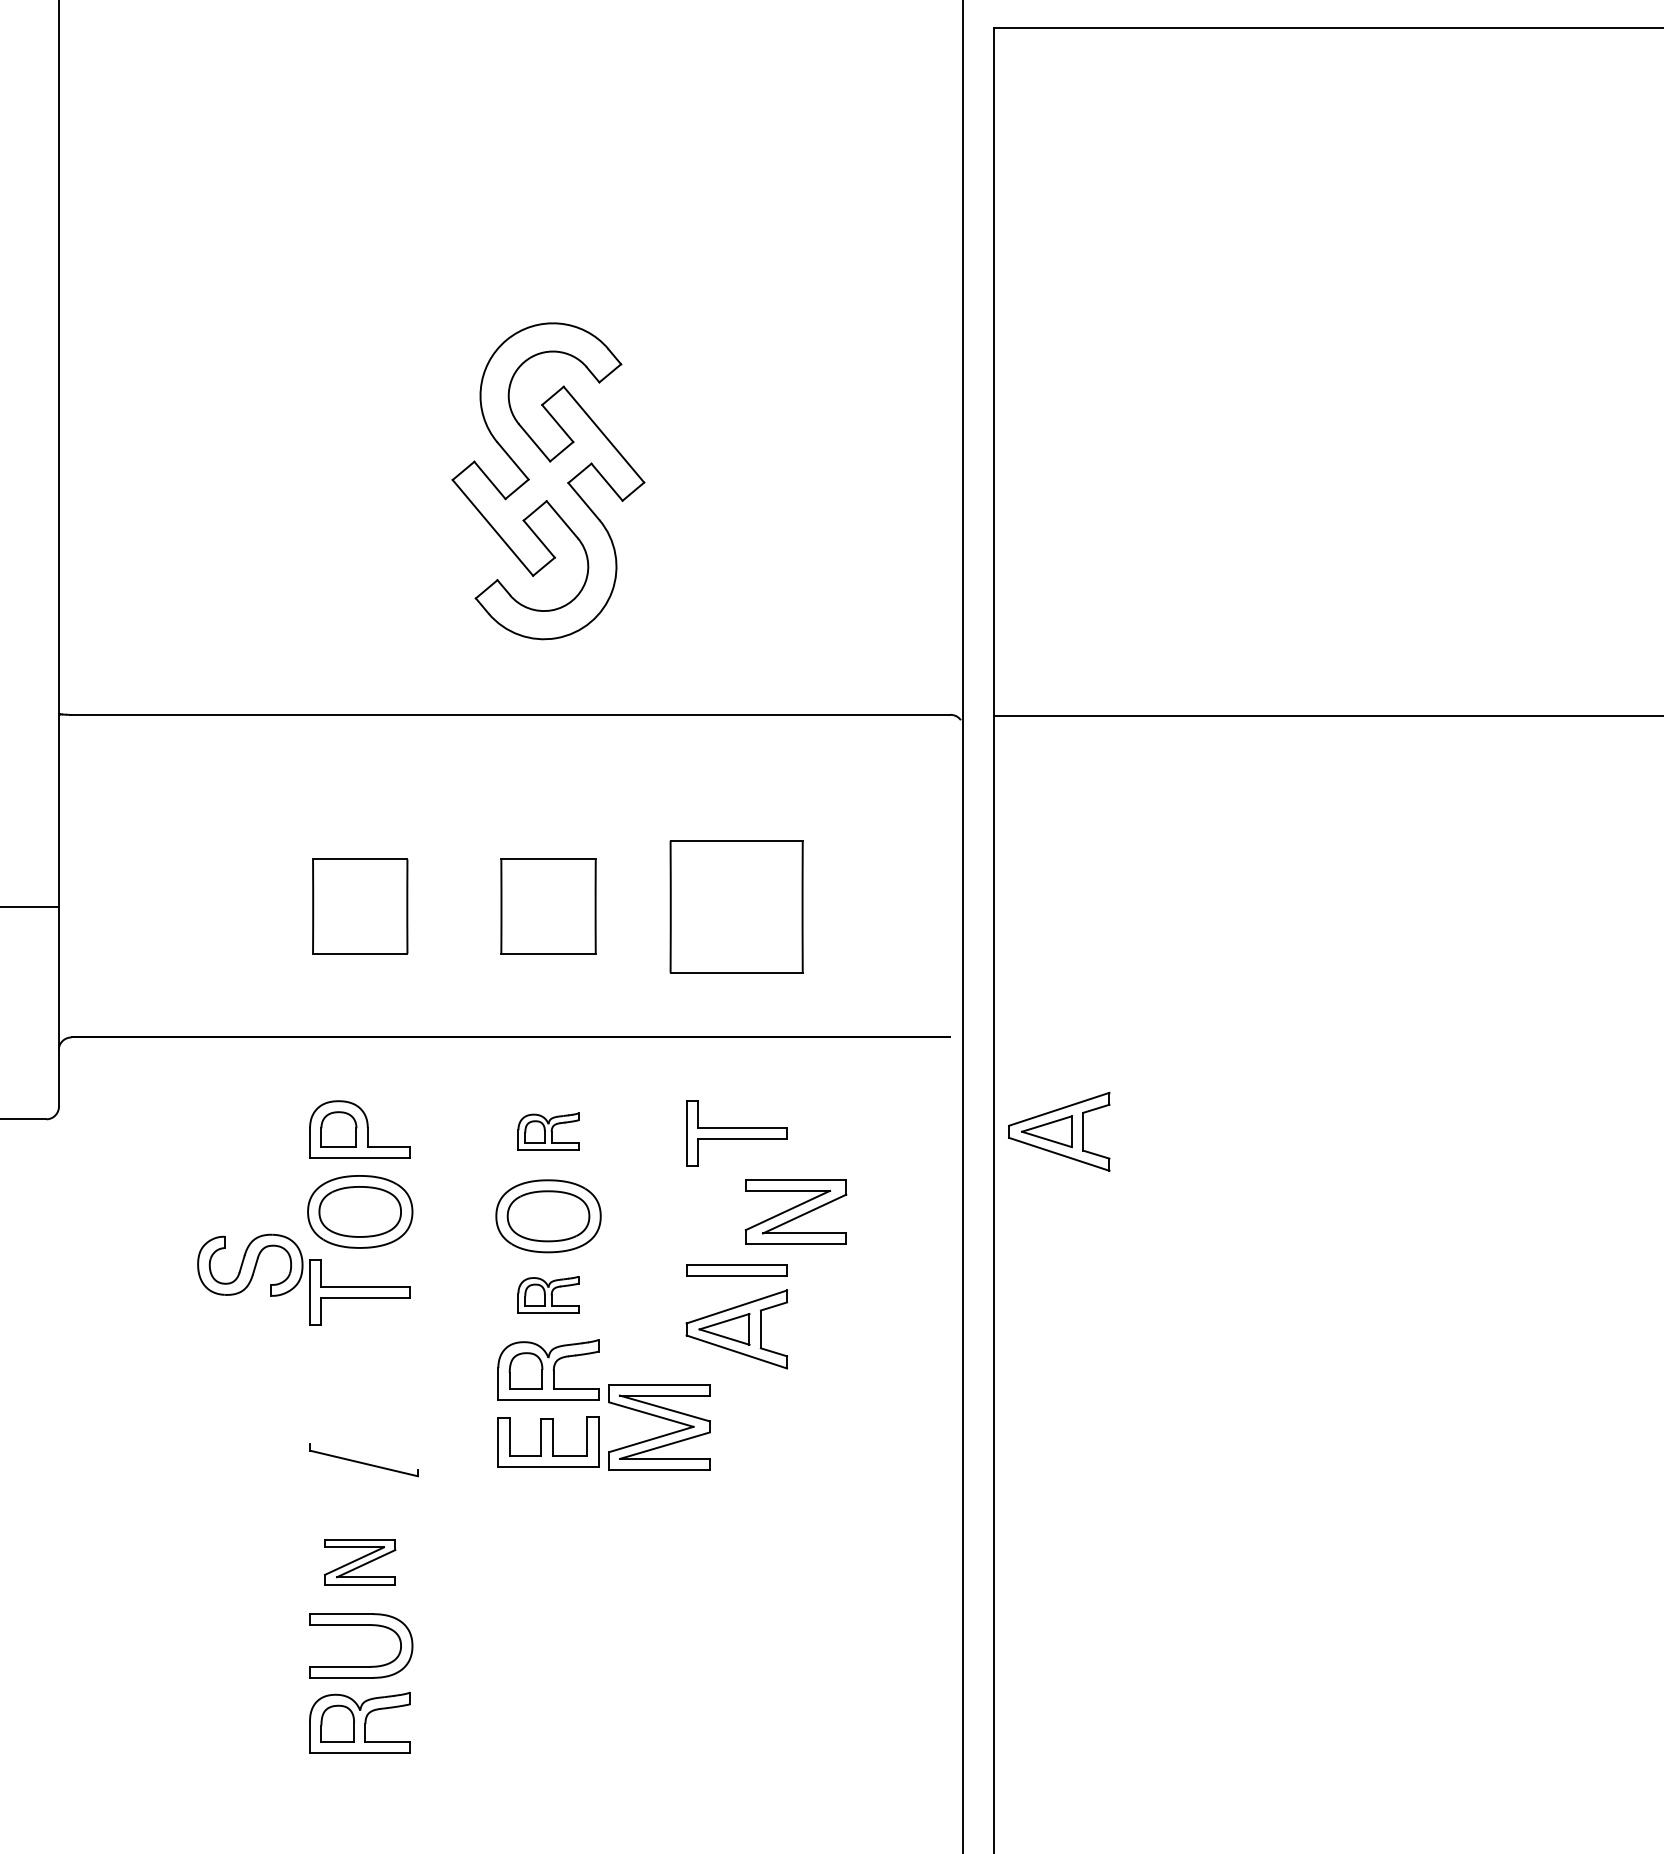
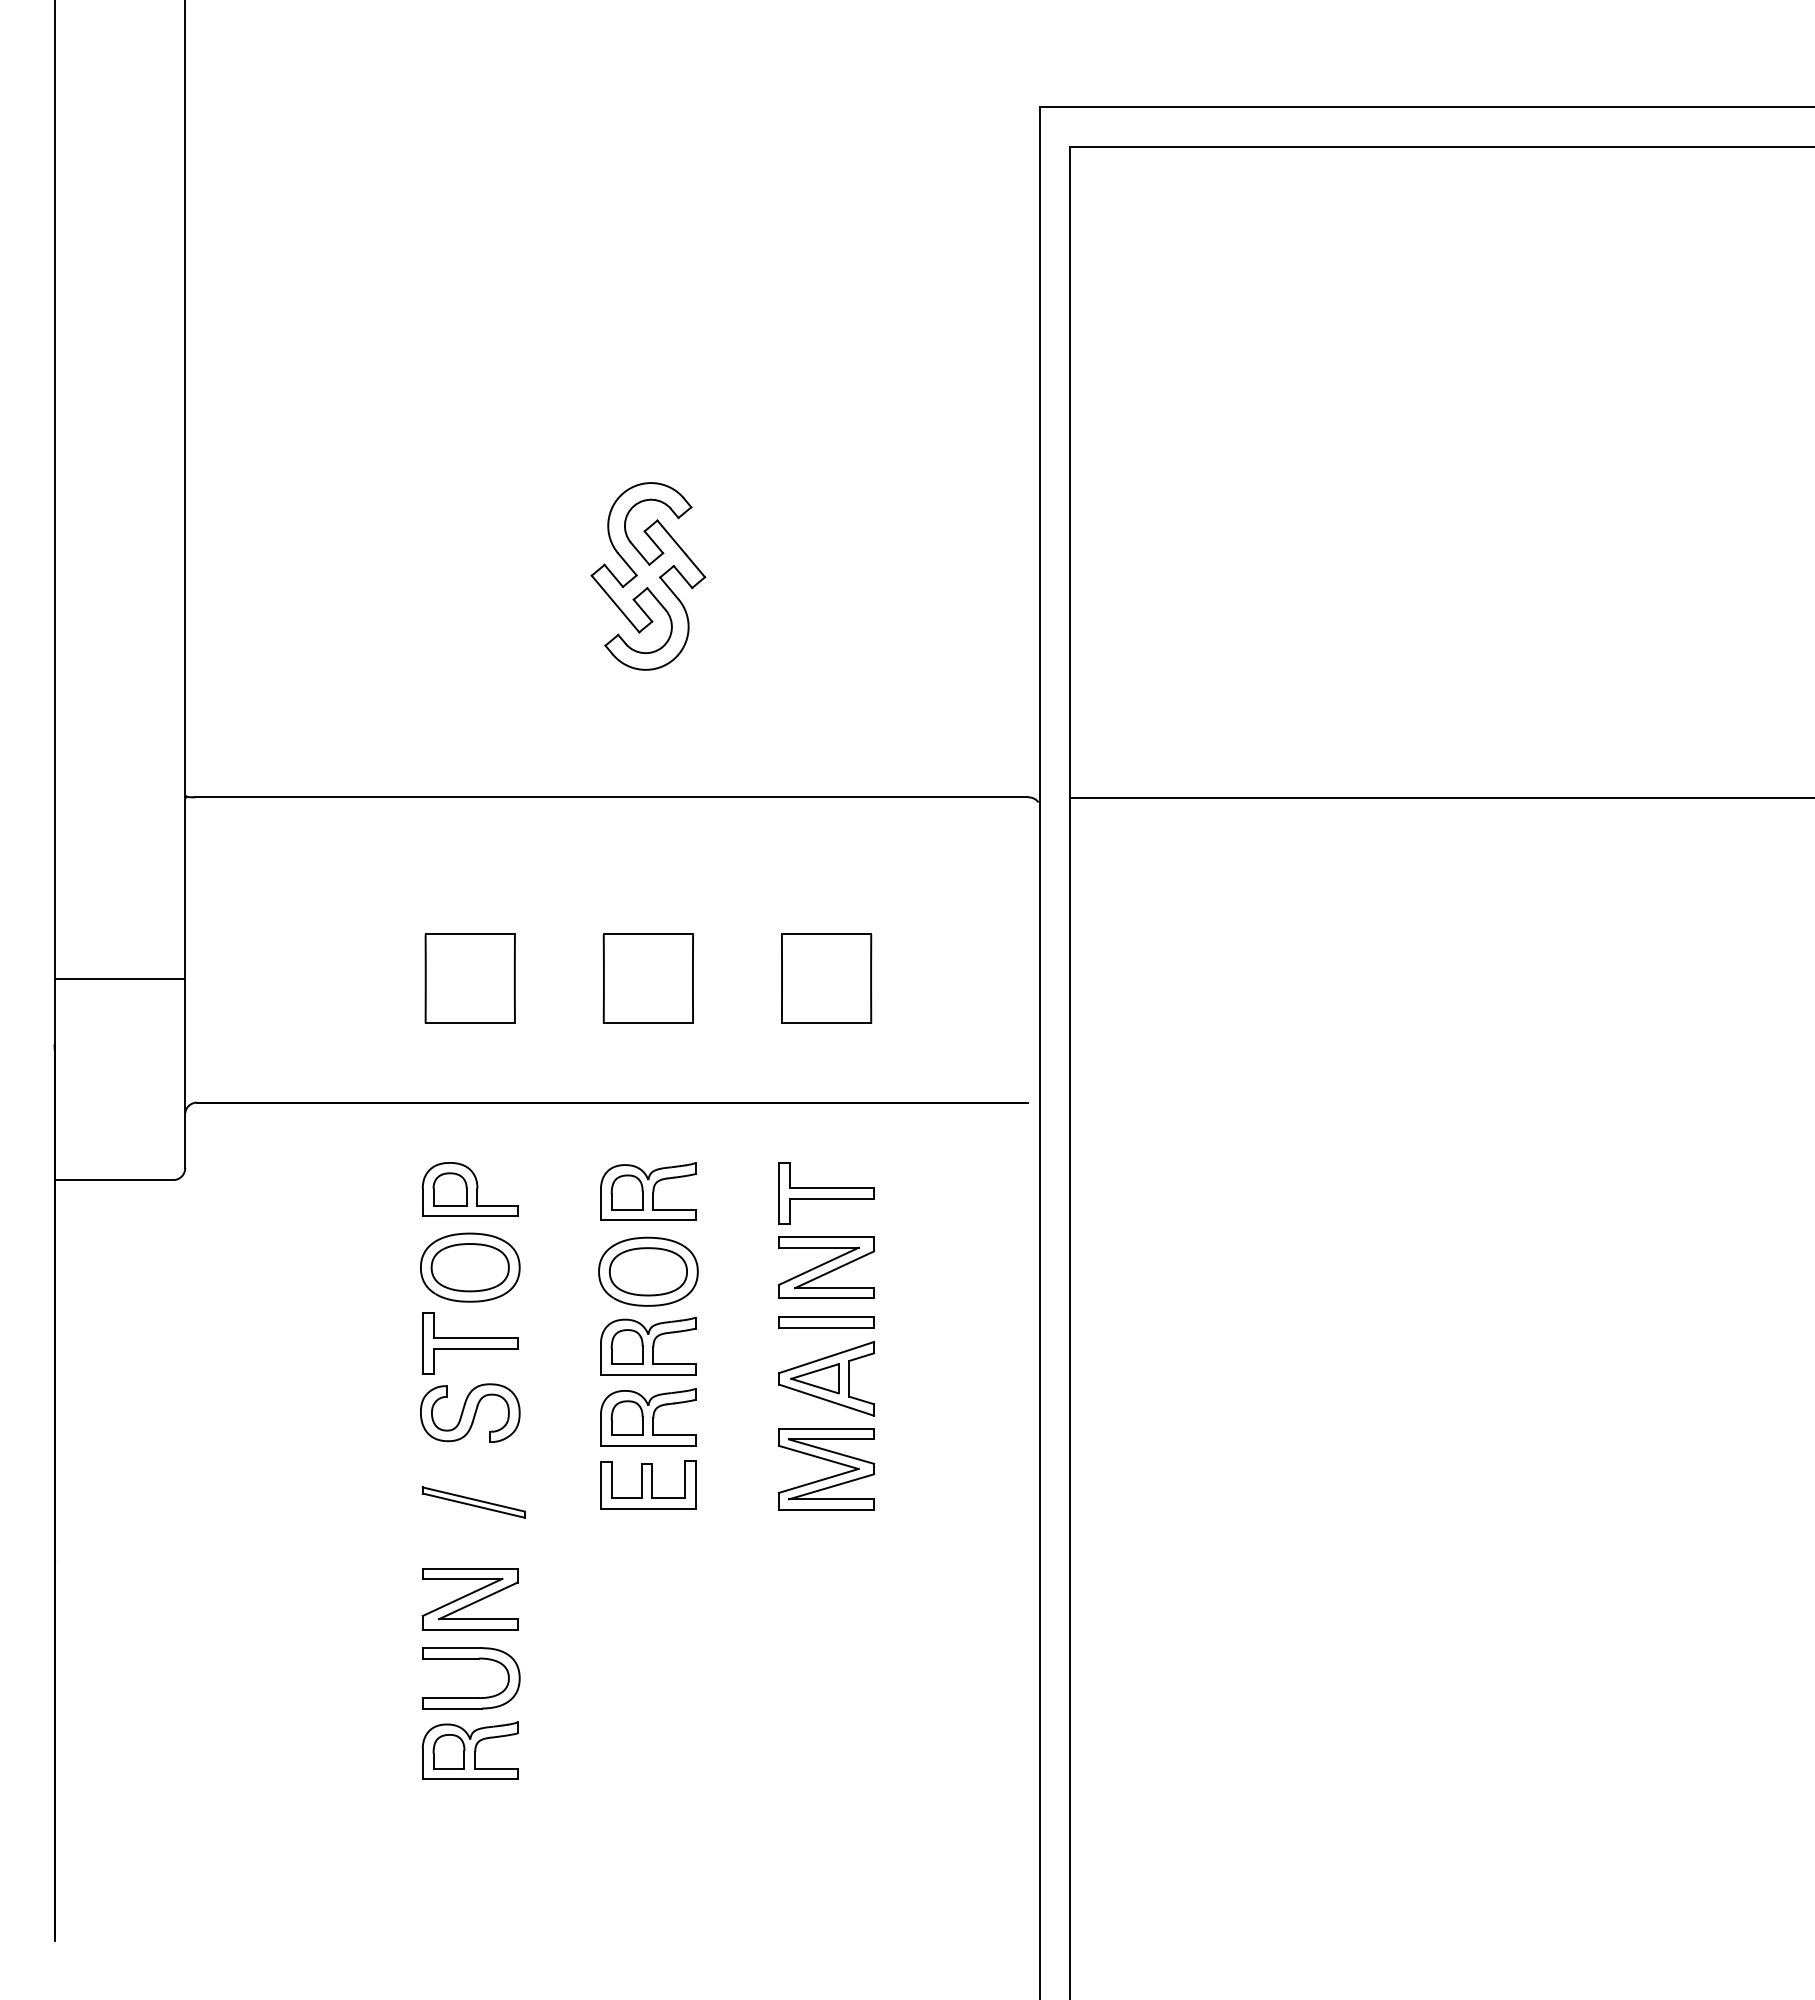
part: (548, 481) -> (648, 576), size x0.62
part: (736, 906) -> (826, 978), size x0.71
part: (548, 1131) -> (648, 1191), size x1.67
part: (1059, 1131) -> (1131, 1191), removed
part: (795, 1211) -> (826, 1267), moved
part: (250, 1264) -> (470, 1412), moved
part: (548, 1294) -> (648, 1345), size x1.67
part: (662, 1434) -> (829, 1476), moved
line: (363, 1456) -> (473, 1499), added
part: (359, 1562) -> (469, 1599), size x1.43

